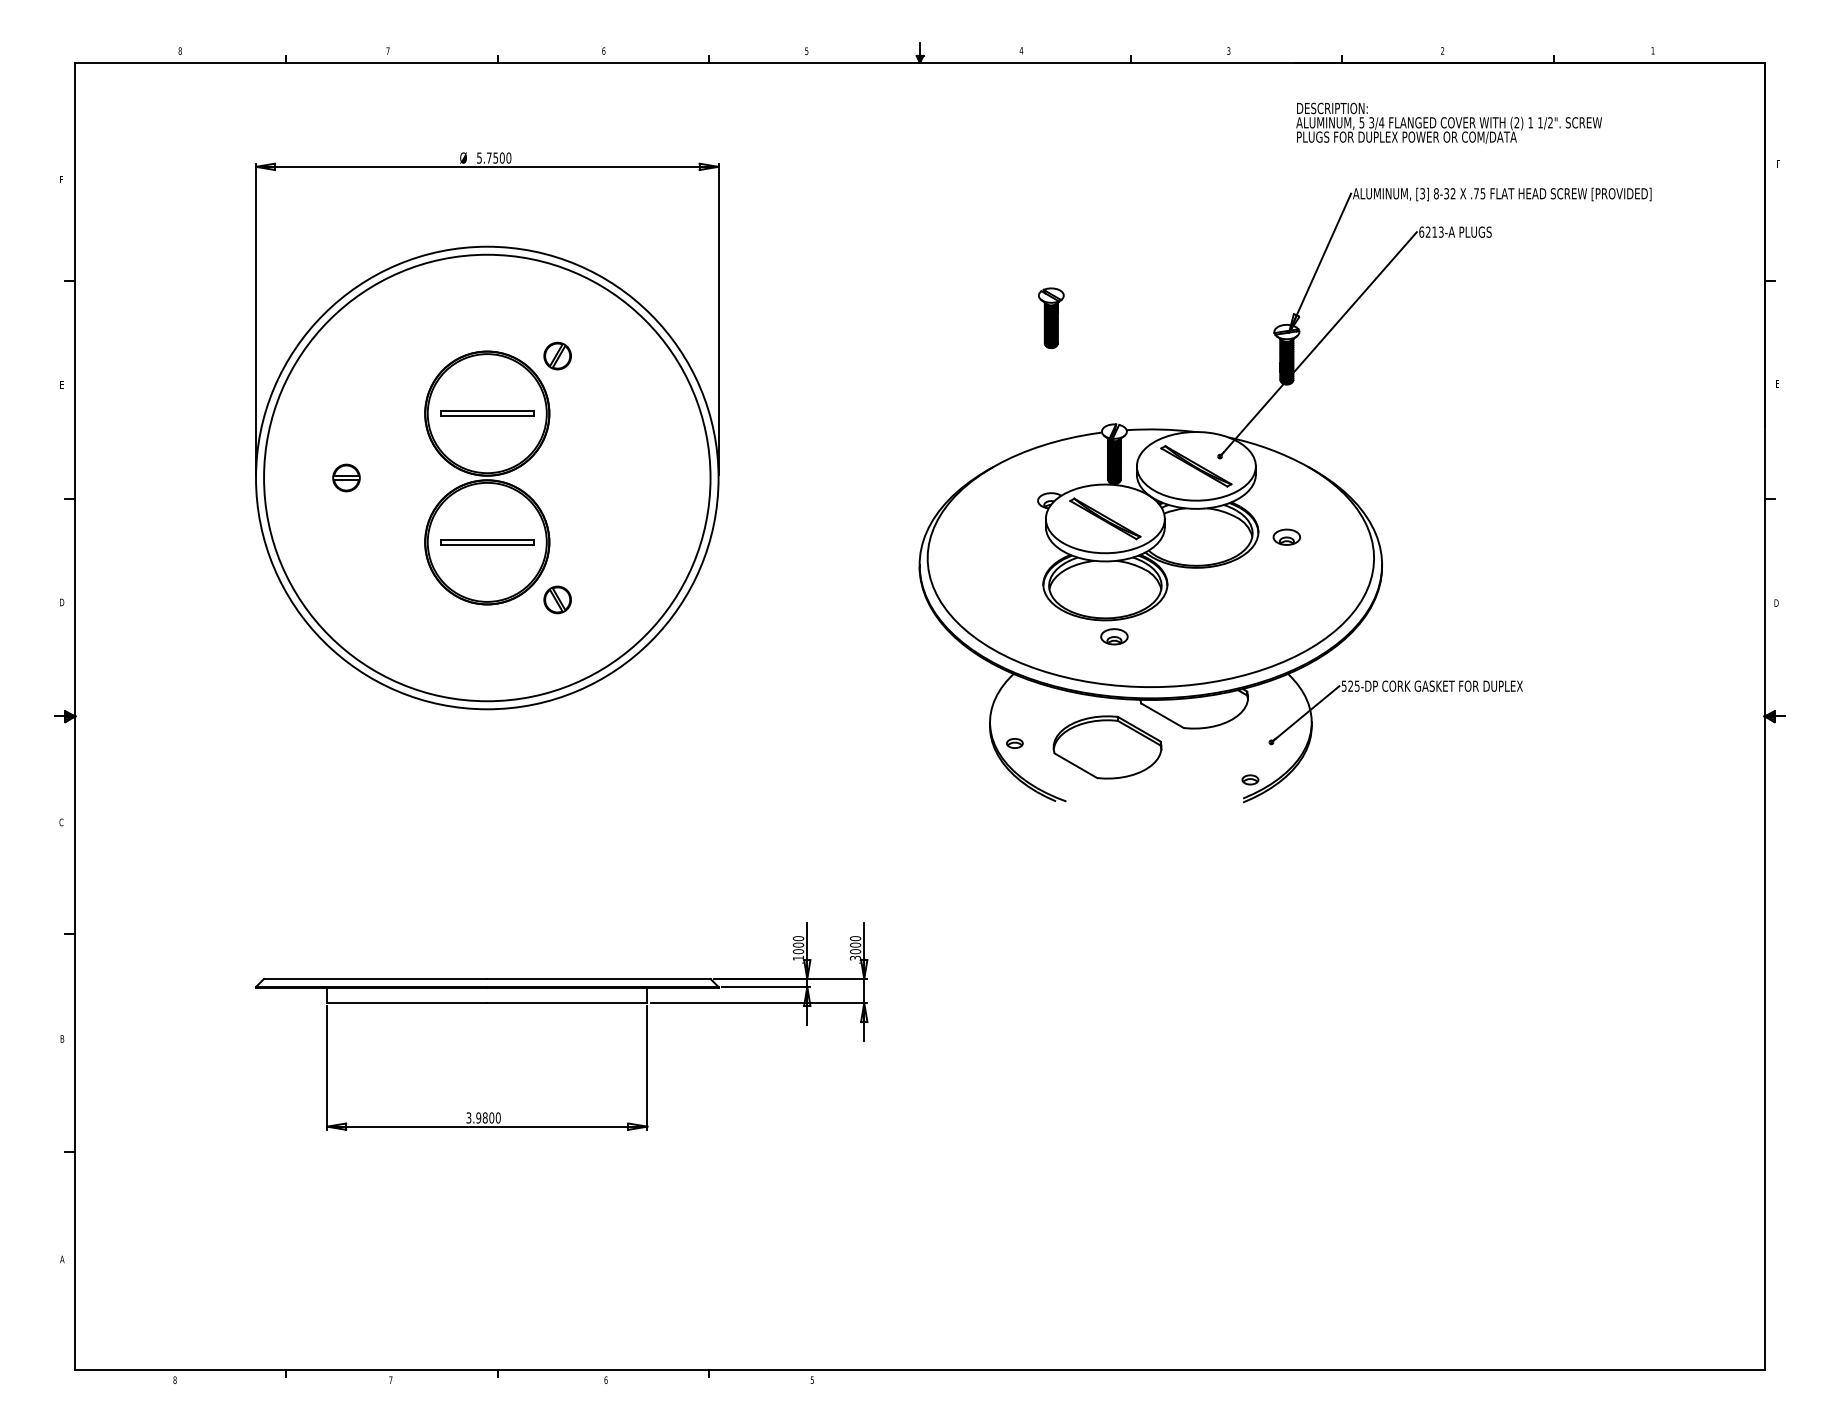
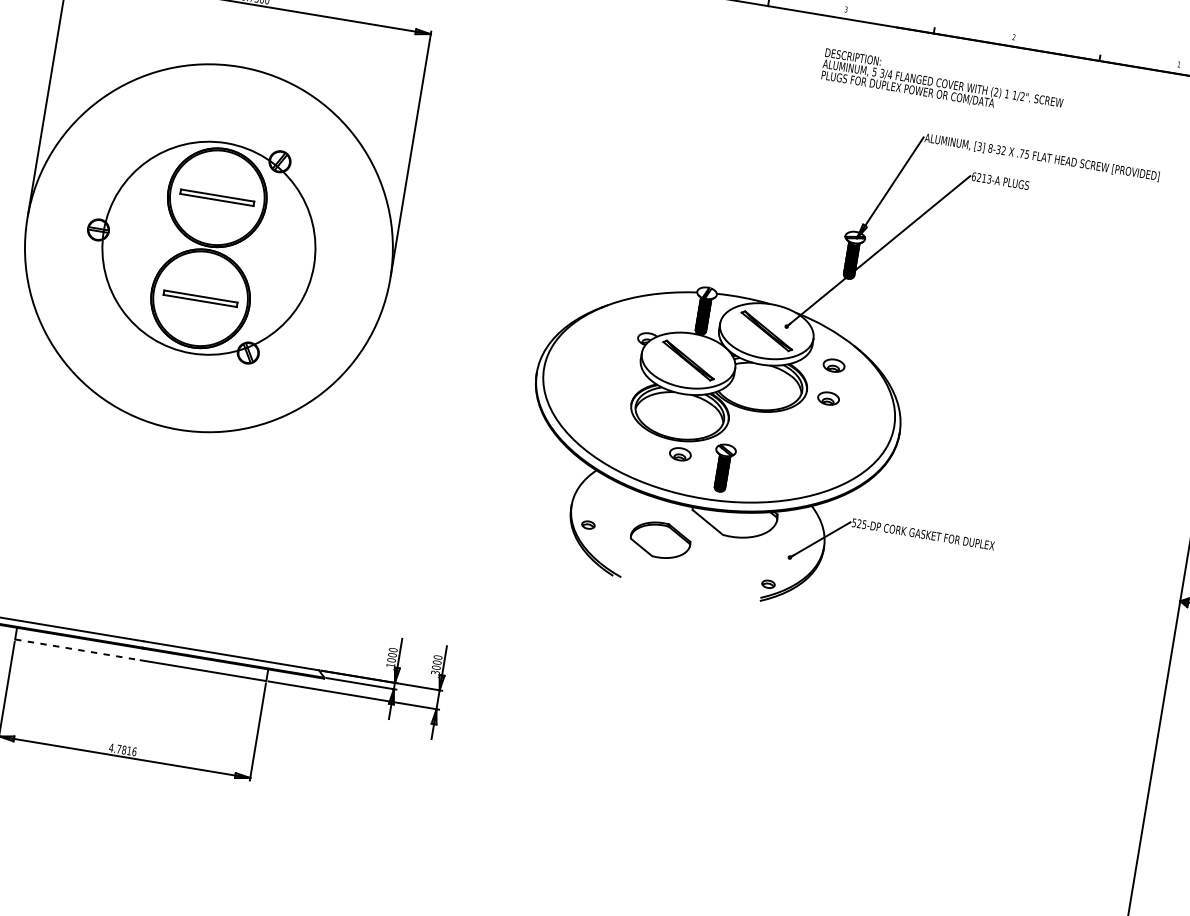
text: (1448, 122) -> (942, 83), moved
part: (1051, 318) -> (723, 468), moved
circle: (487, 477) -> (209, 247), size x0.6
part: (1286, 494) -> (833, 365), added
part: (1107, 747) -> (660, 540), size x0.7
line: (407, 1003) -> (78, 650), solid -> dashed
text: (483, 1117) -> (122, 749), 3.9800 -> 4.7816

